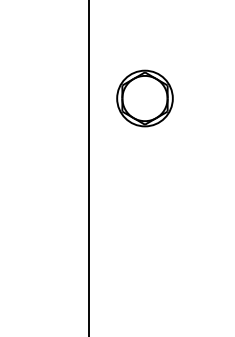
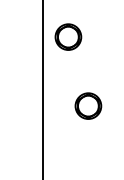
part: (188, 246) -> (88, 105), added

